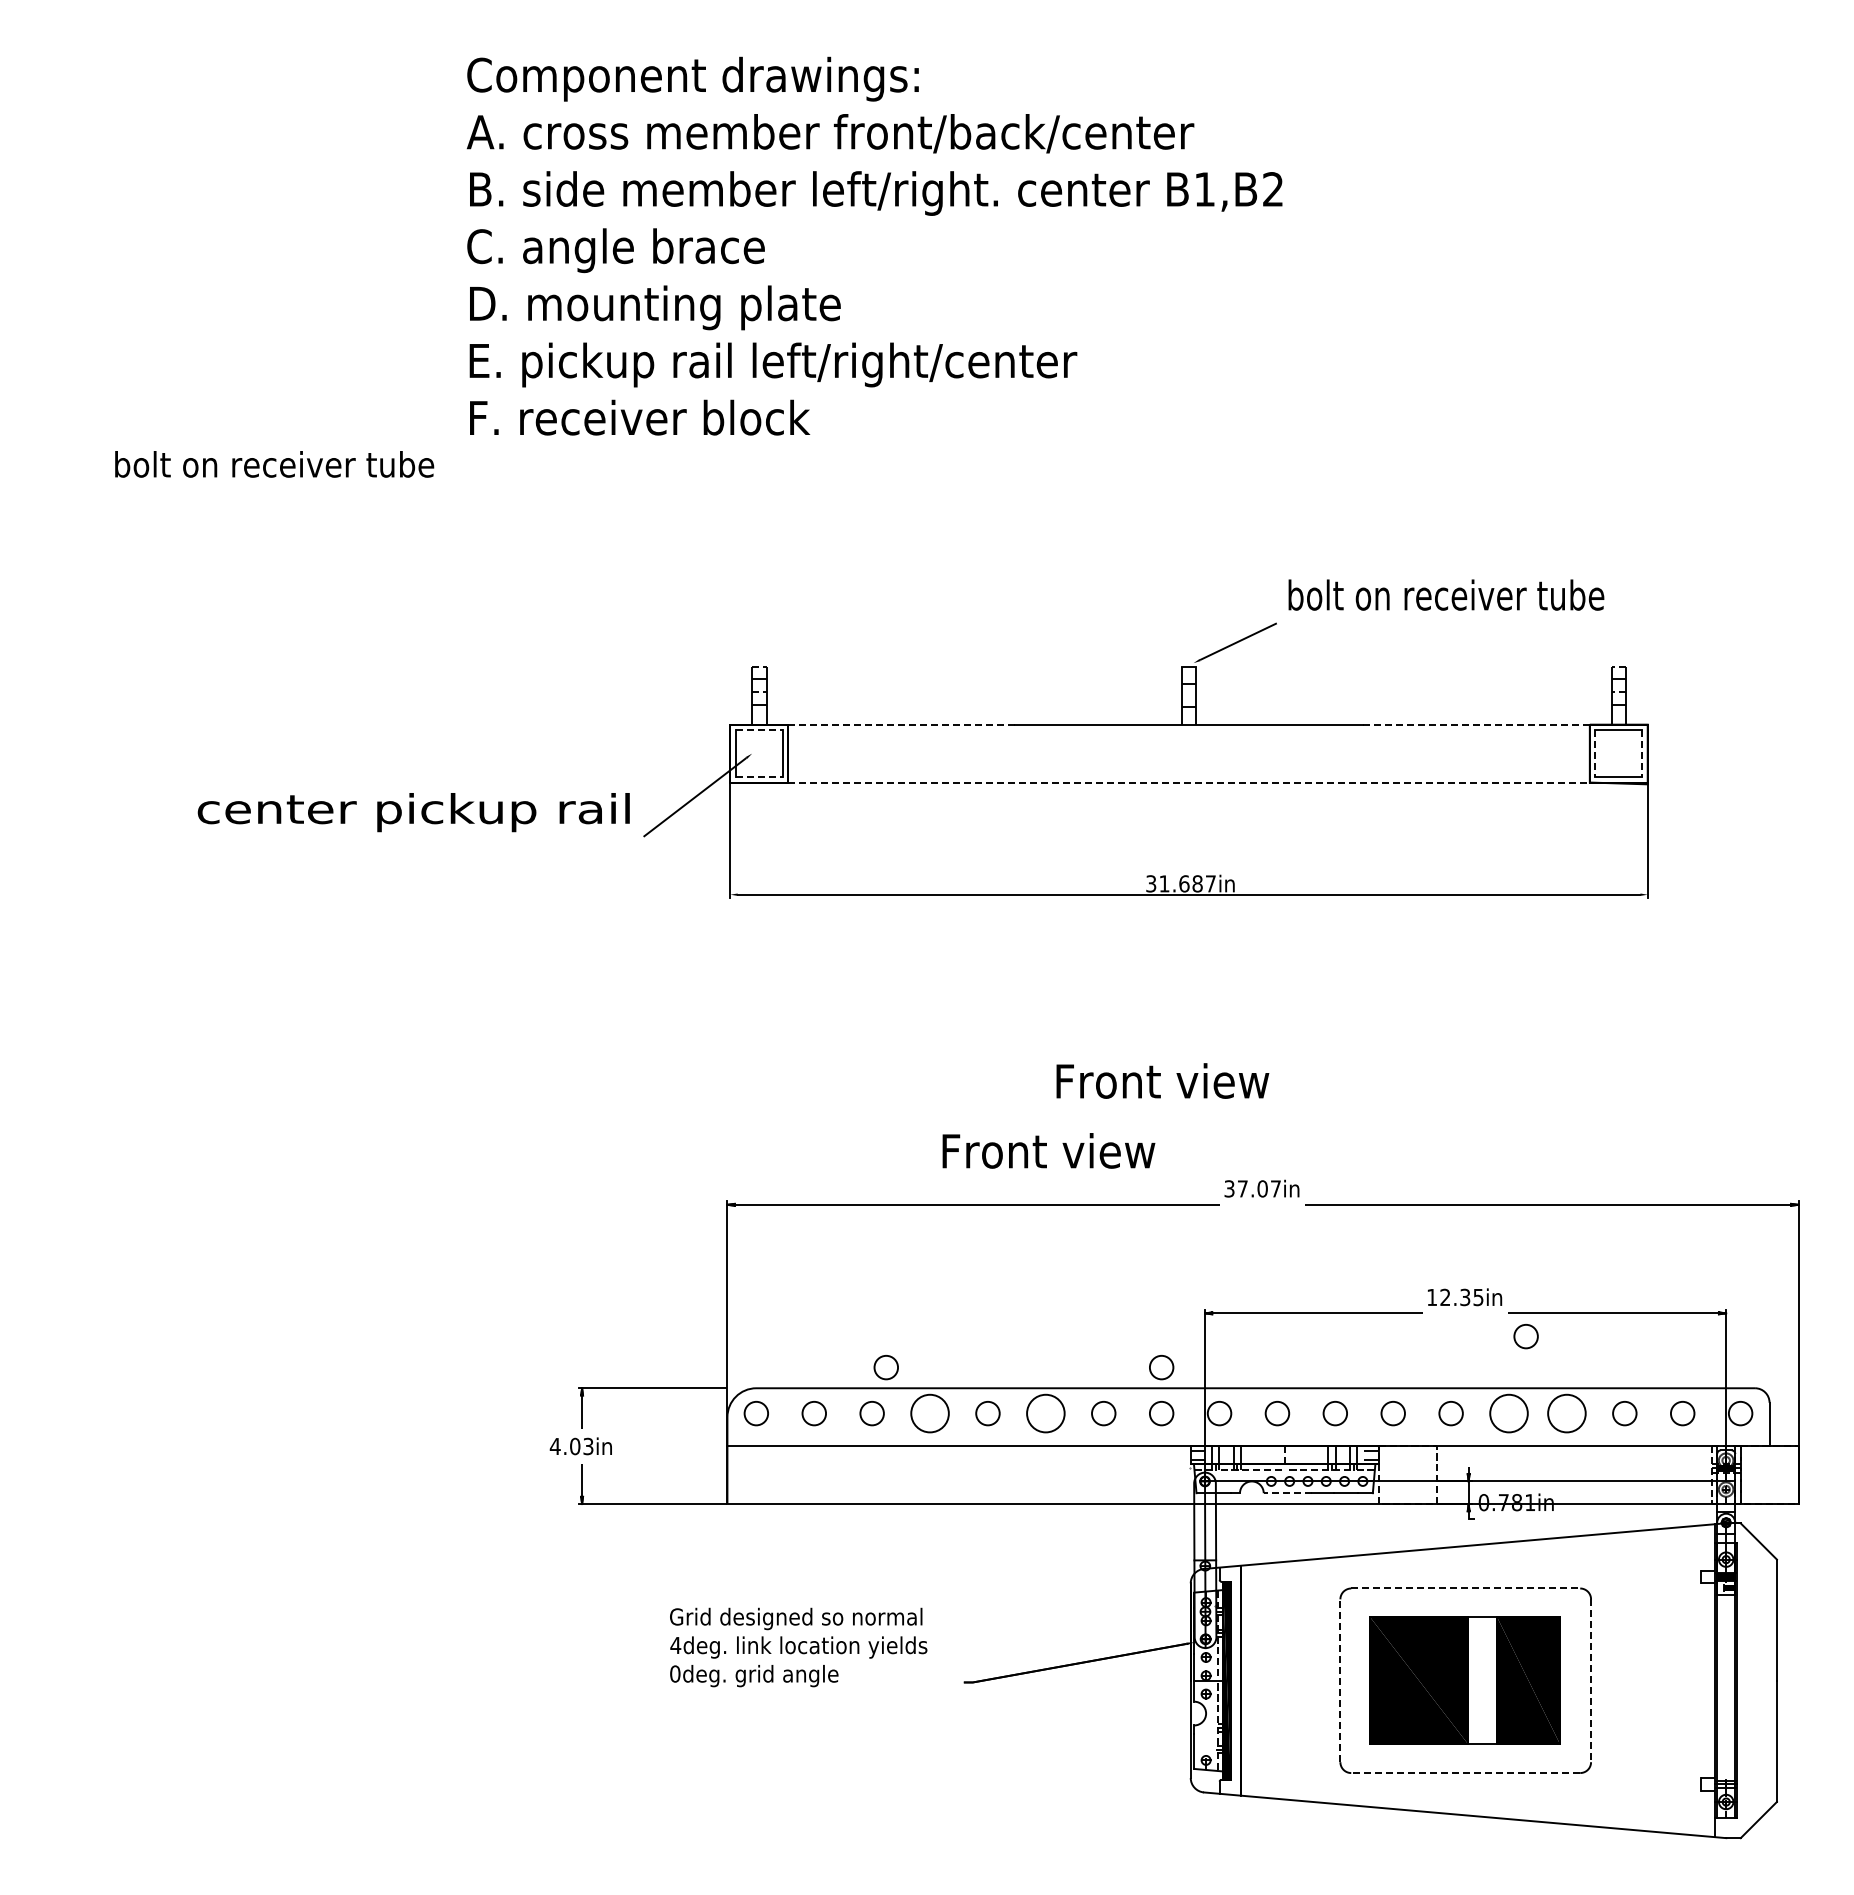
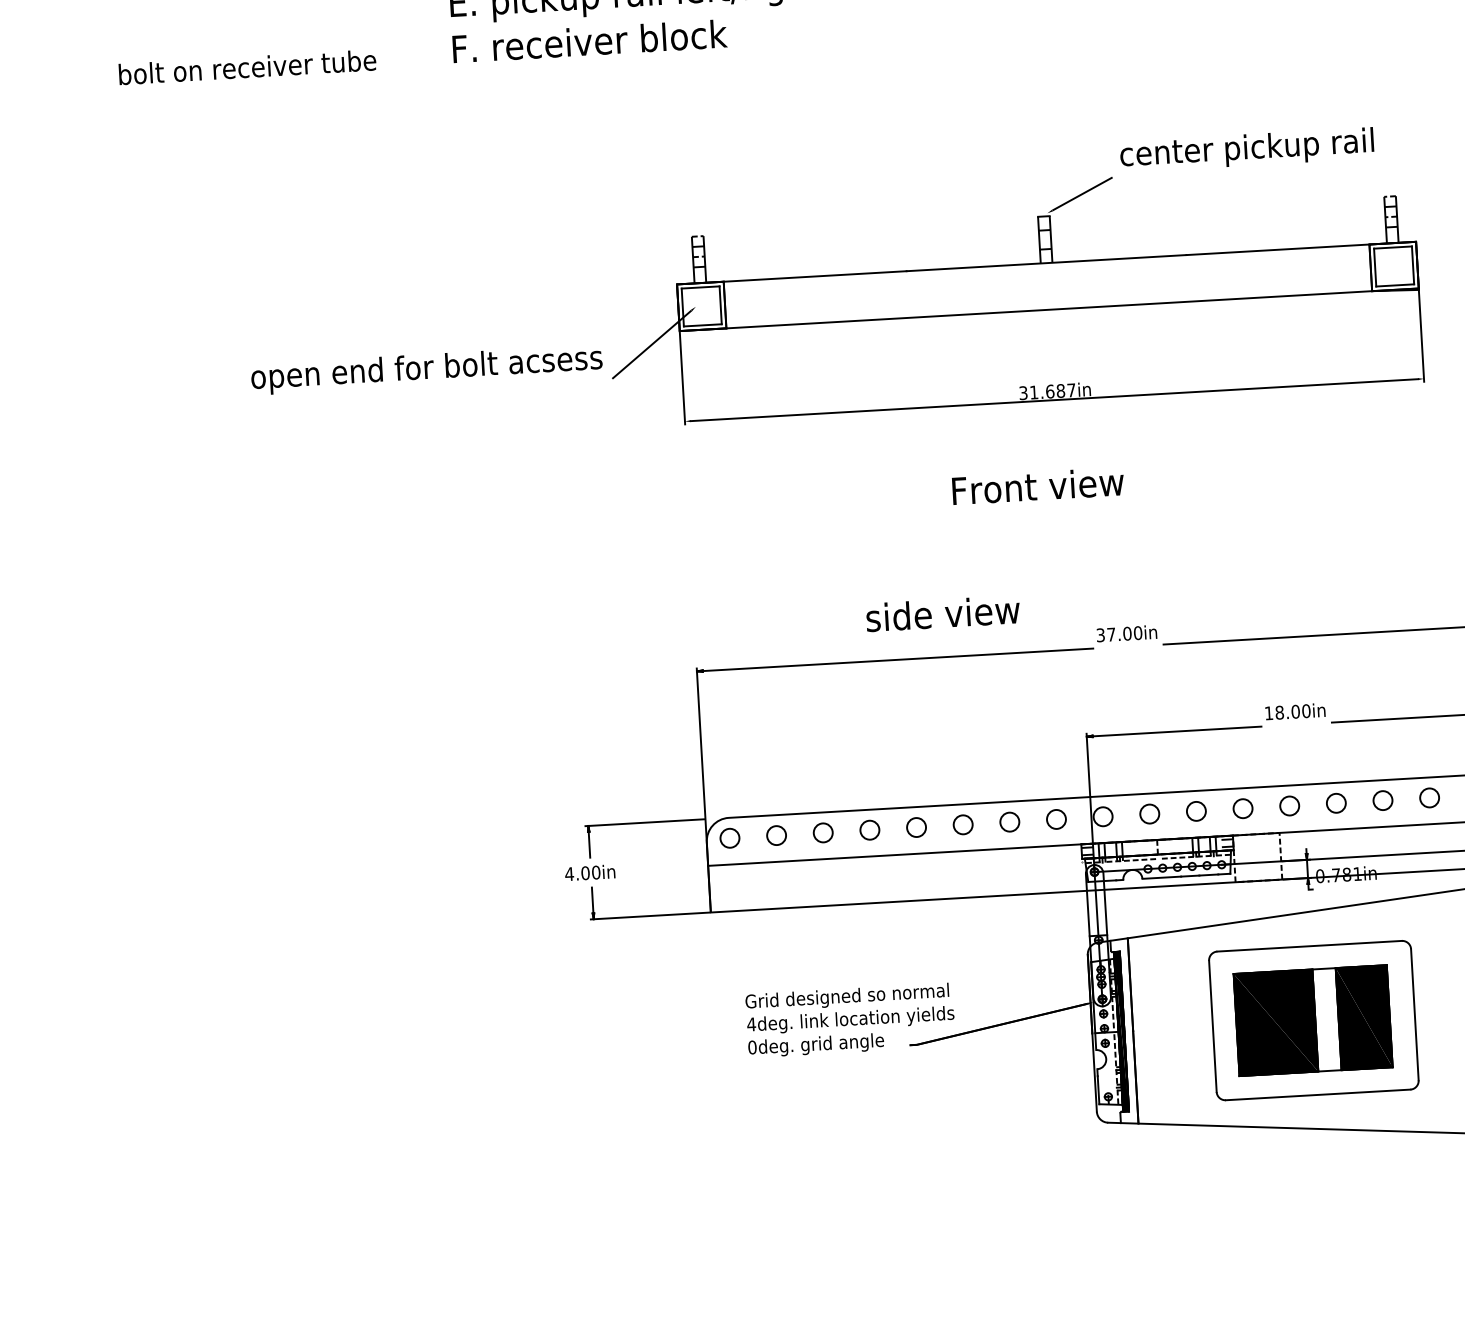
text: (274, 464) -> (247, 67), moved
text: (1446, 598) -> (1248, 149), bolt on receiver tube -> center pickup rail
line: (901, 724) -> (814, 276), dashed -> solid
line: (1476, 724) -> (1278, 249), dashed -> solid
line: (759, 730) -> (700, 287), dashed -> solid
line: (1595, 753) -> (1375, 267), dashed -> solid
line: (1642, 753) -> (1413, 265), dashed -> solid
line: (759, 777) -> (702, 325), dashed -> solid
line: (1189, 782) -> (1049, 309), dashed -> solid
text: (414, 812) -> (426, 369), center pickup rail -> open end for bolt acsess
text: (1162, 1080) -> (1037, 485), moved
text: (1047, 1150) -> (952, 612), Front view -> side view
text: (1275, 1188) -> (1137, 632), 37.07 -> 37.00
text: (1461, 1297) -> (1292, 712), 12.35 -> 18.00
circle: (1525, 1336) -> (1346, 740), removed
circle: (885, 1367) -> (831, 795), removed
circle: (1161, 1367) -> (1054, 782), removed
circle: (929, 1413) -> (869, 830), size x0.62
circle: (1045, 1413) -> (962, 824), size x0.62
circle: (1508, 1413) -> (1335, 803), size x0.62
circle: (1566, 1413) -> (1382, 800), size x0.62
text: (588, 1446) -> (596, 872), 4.03 -> 4.00
line: (1287, 1493) -> (1161, 877), dashed -> solid
line: (1466, 1588) -> (1310, 946), dashed -> solid
text: (798, 1647) -> (850, 1020), moved
line: (1340, 1680) -> (1212, 1026), dashed -> solid
line: (1591, 1681) -> (1415, 1015), dashed -> solid
line: (1465, 1773) -> (1318, 1095), dashed -> solid

